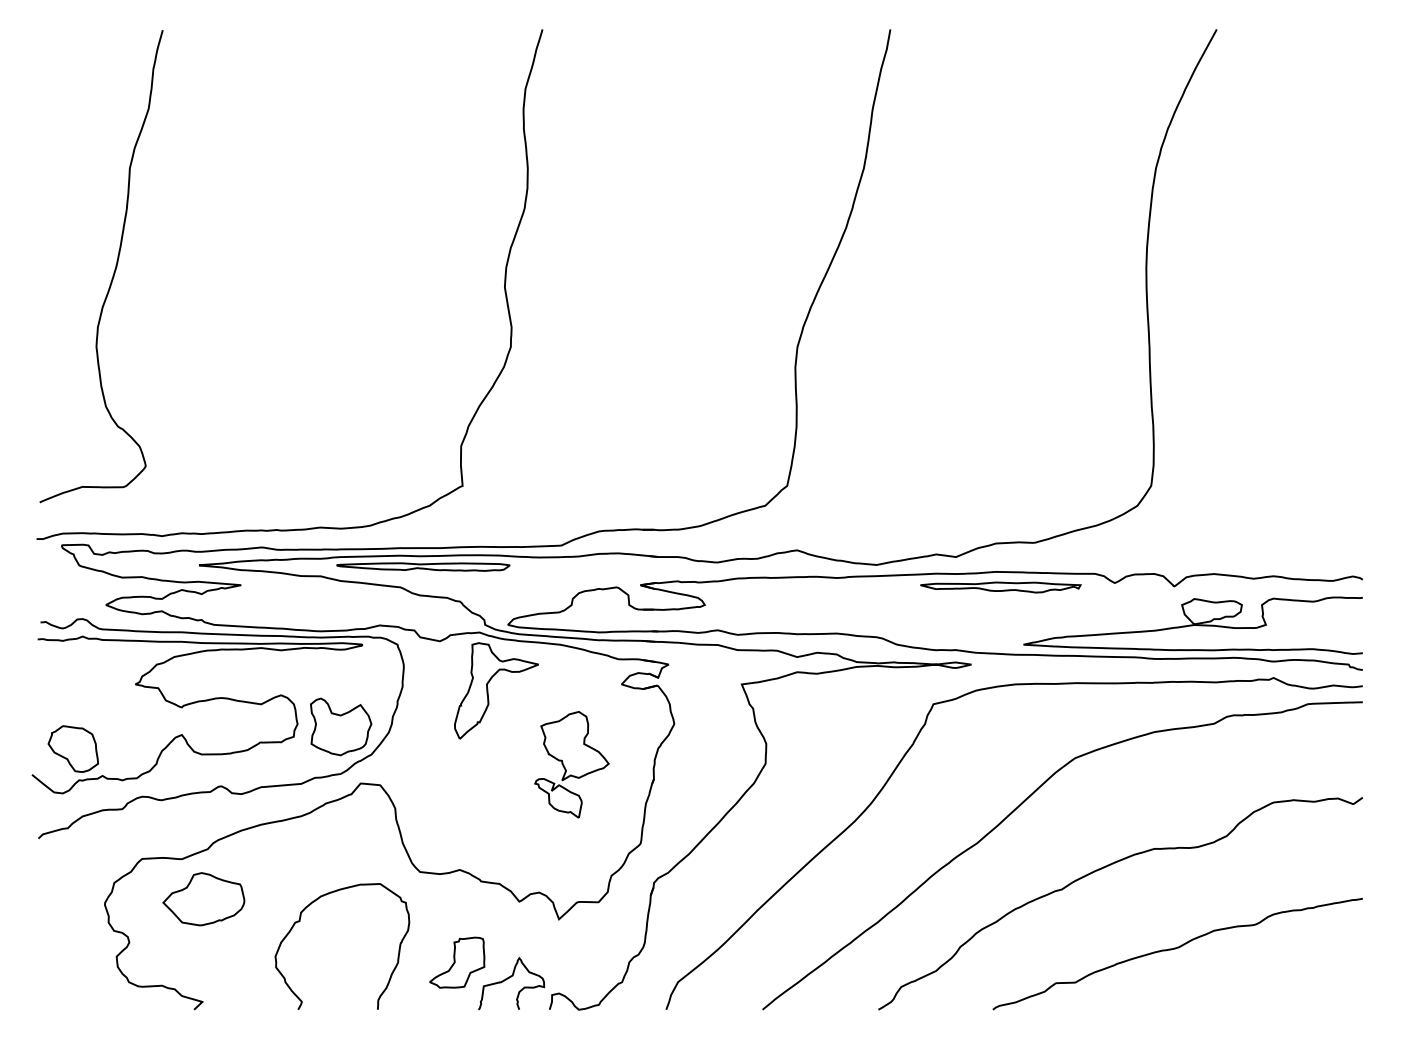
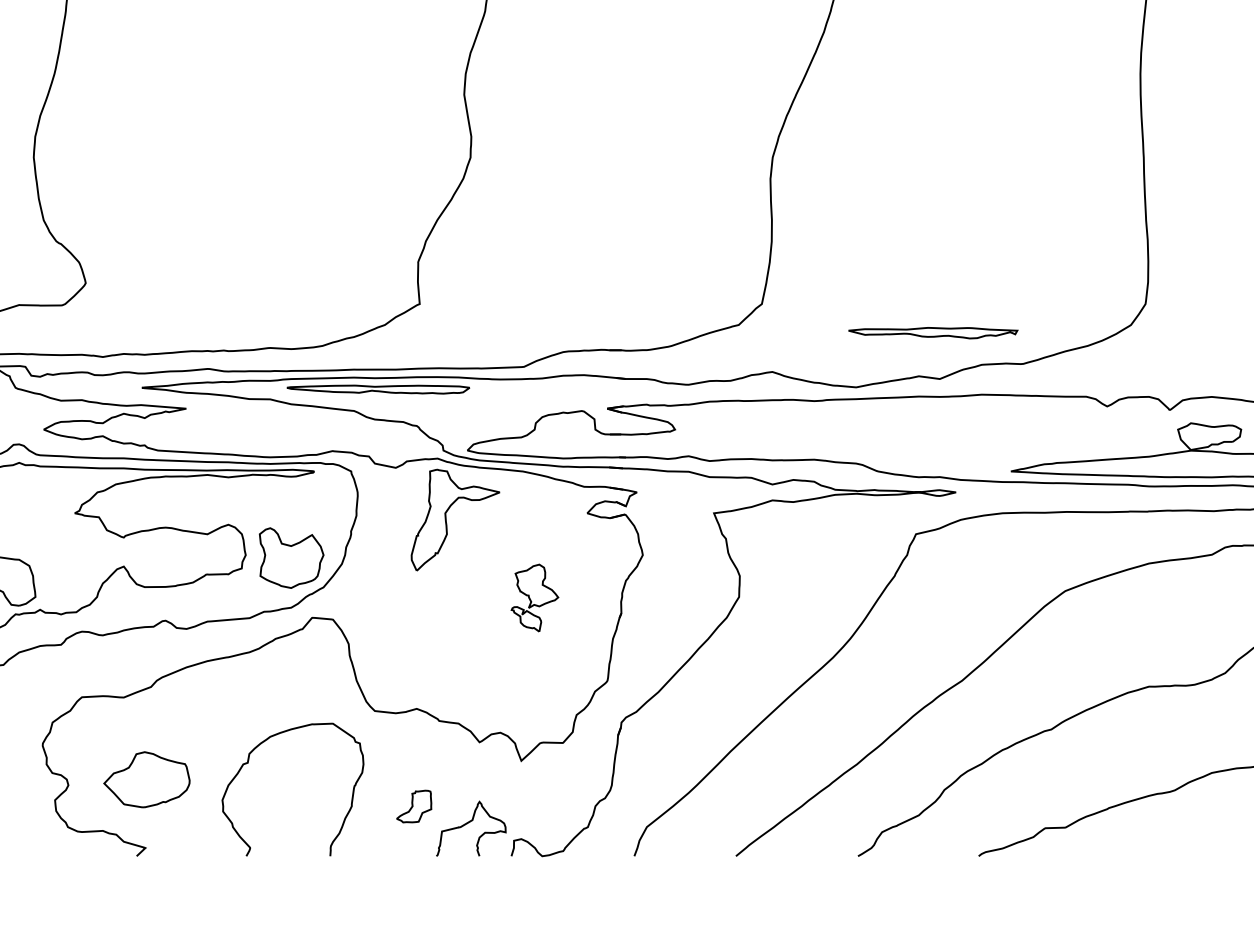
part: (1000, 587) -> (932, 333), moved
part: (571, 764) -> (534, 597), size x0.6
part: (203, 899) -> (146, 780), moved
part: (457, 962) -> (414, 806), size x0.6

